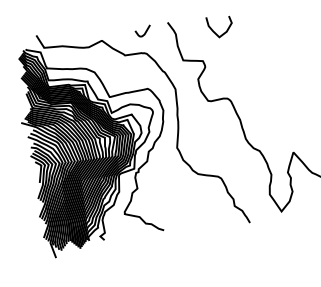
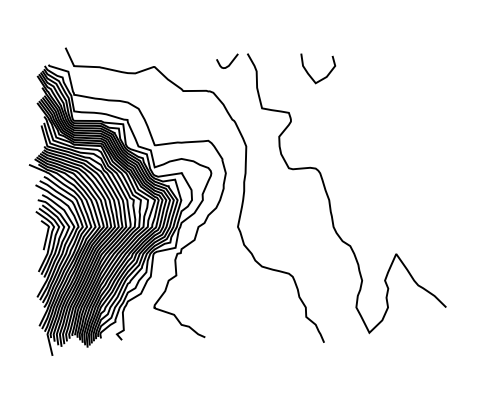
curve: (145, 31) -> (230, 62), moved

